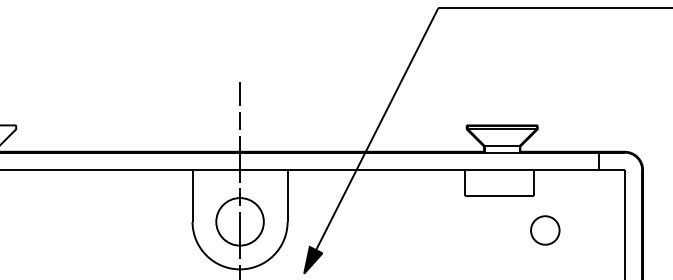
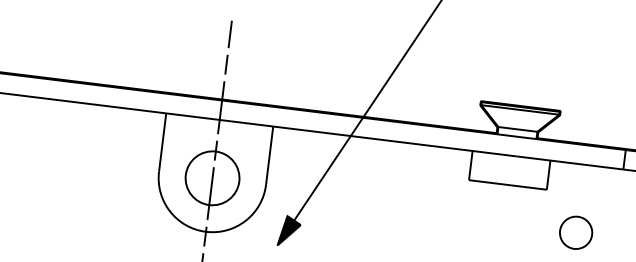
part: (545, 230) -> (576, 232), moved

